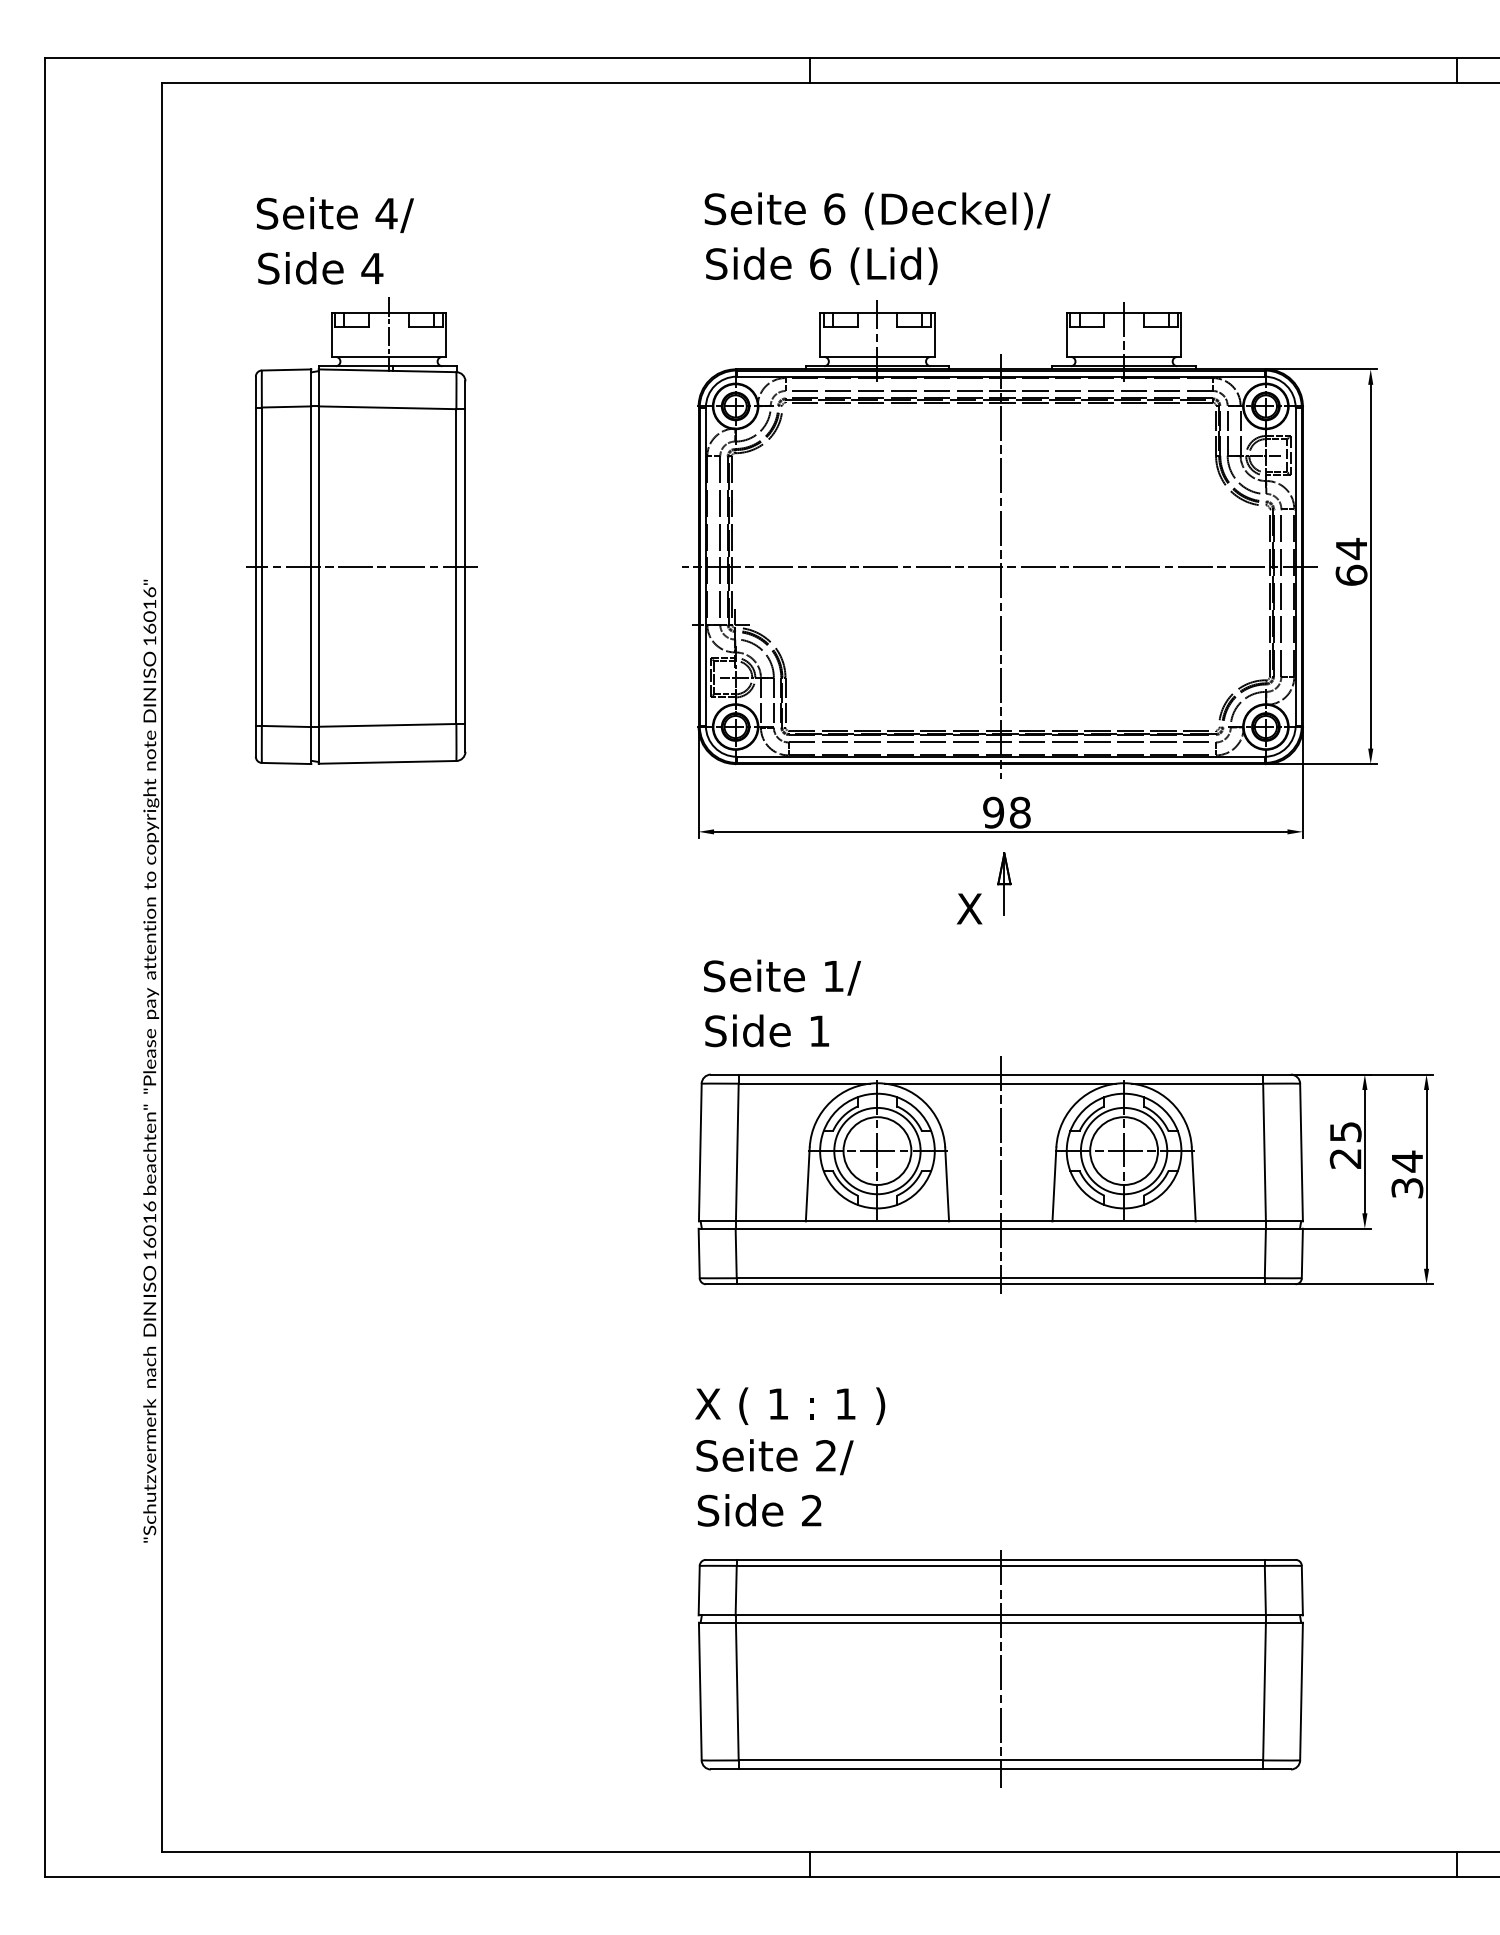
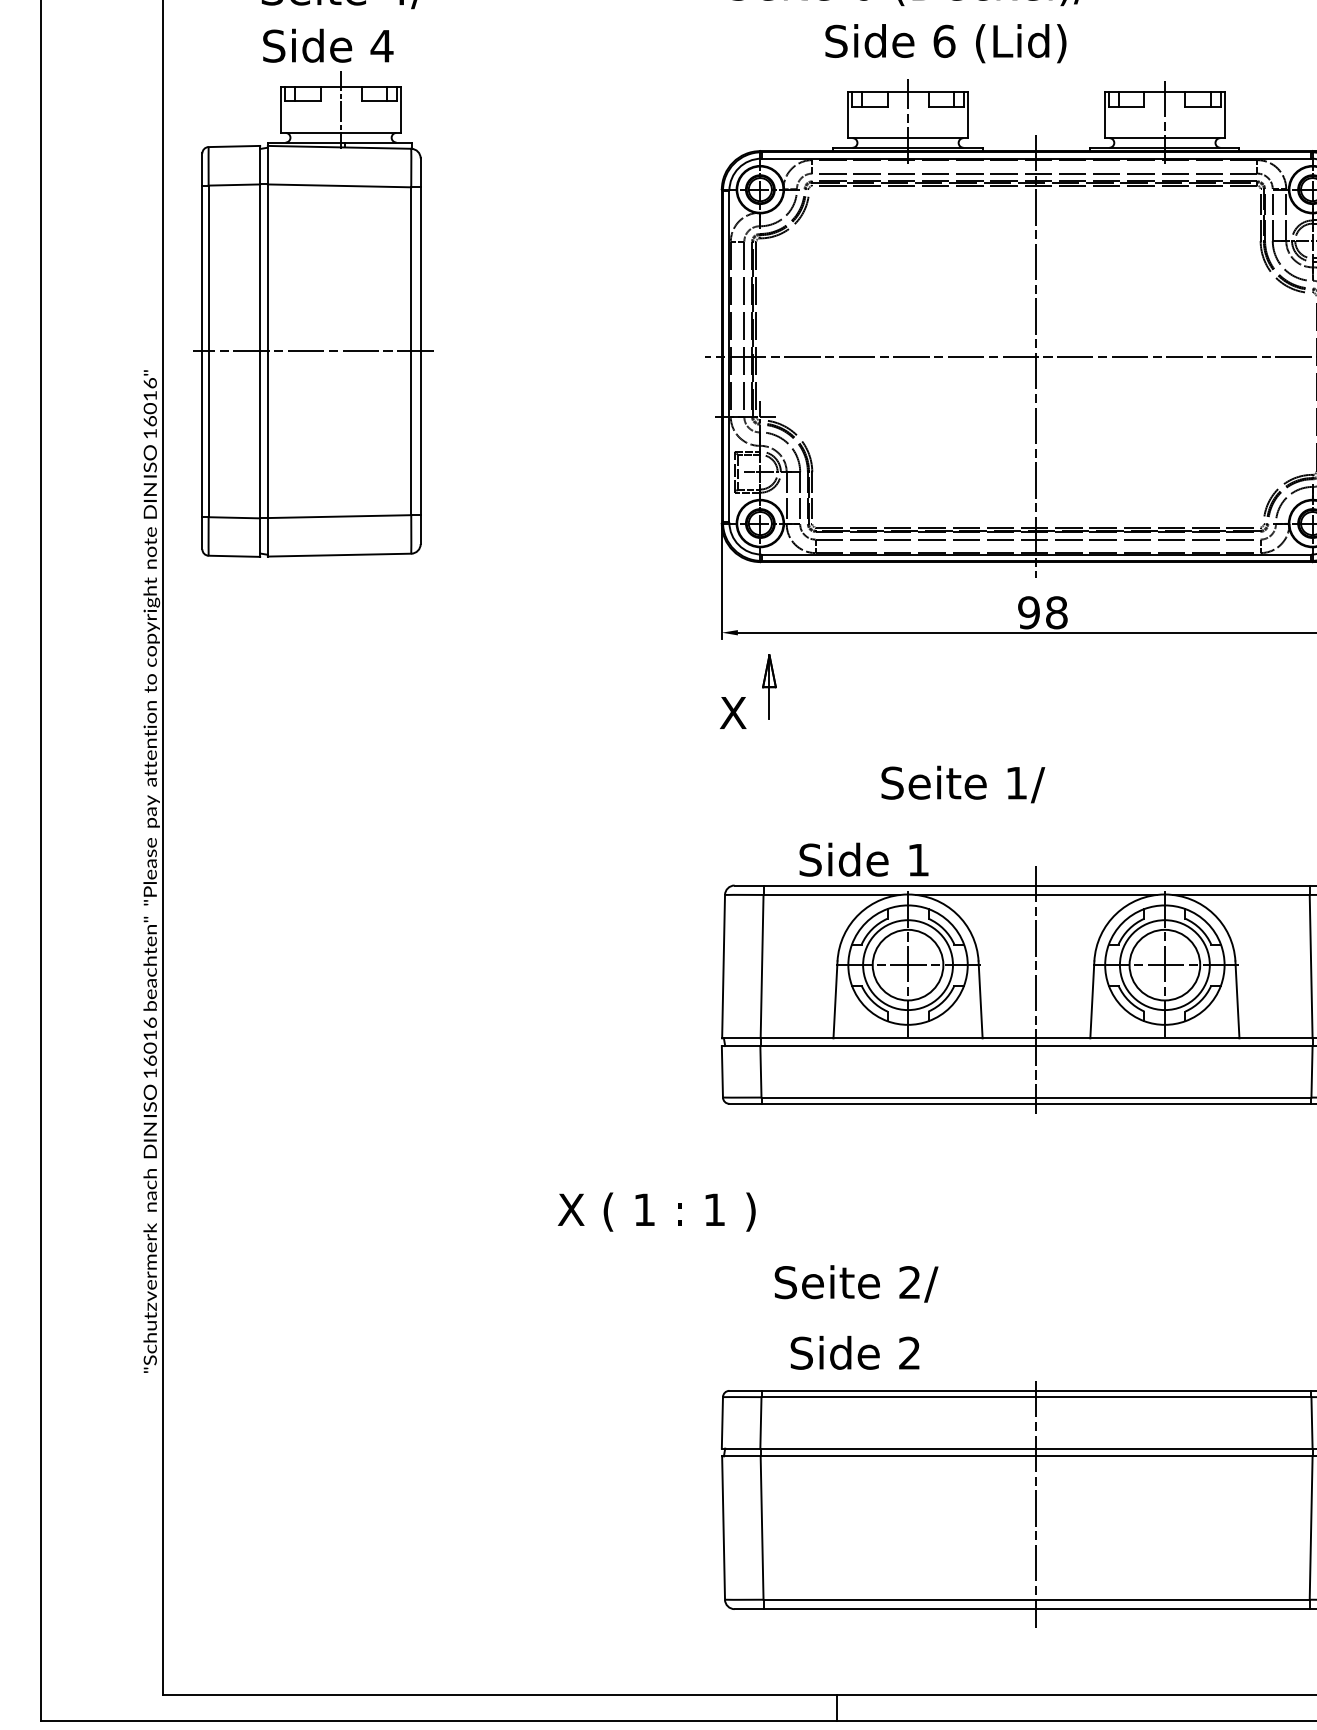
text: (821, 265) -> (945, 42), moved
part: (361, 530) -> (312, 313), moved
part: (983, 888) -> (747, 691), moved
text: (782, 977) -> (963, 784), moved
text: (766, 1030) -> (863, 859), moved
text: (790, 1405) -> (657, 1211), moved
text: (774, 1457) -> (856, 1284), moved
text: (759, 1510) -> (854, 1352), moved

